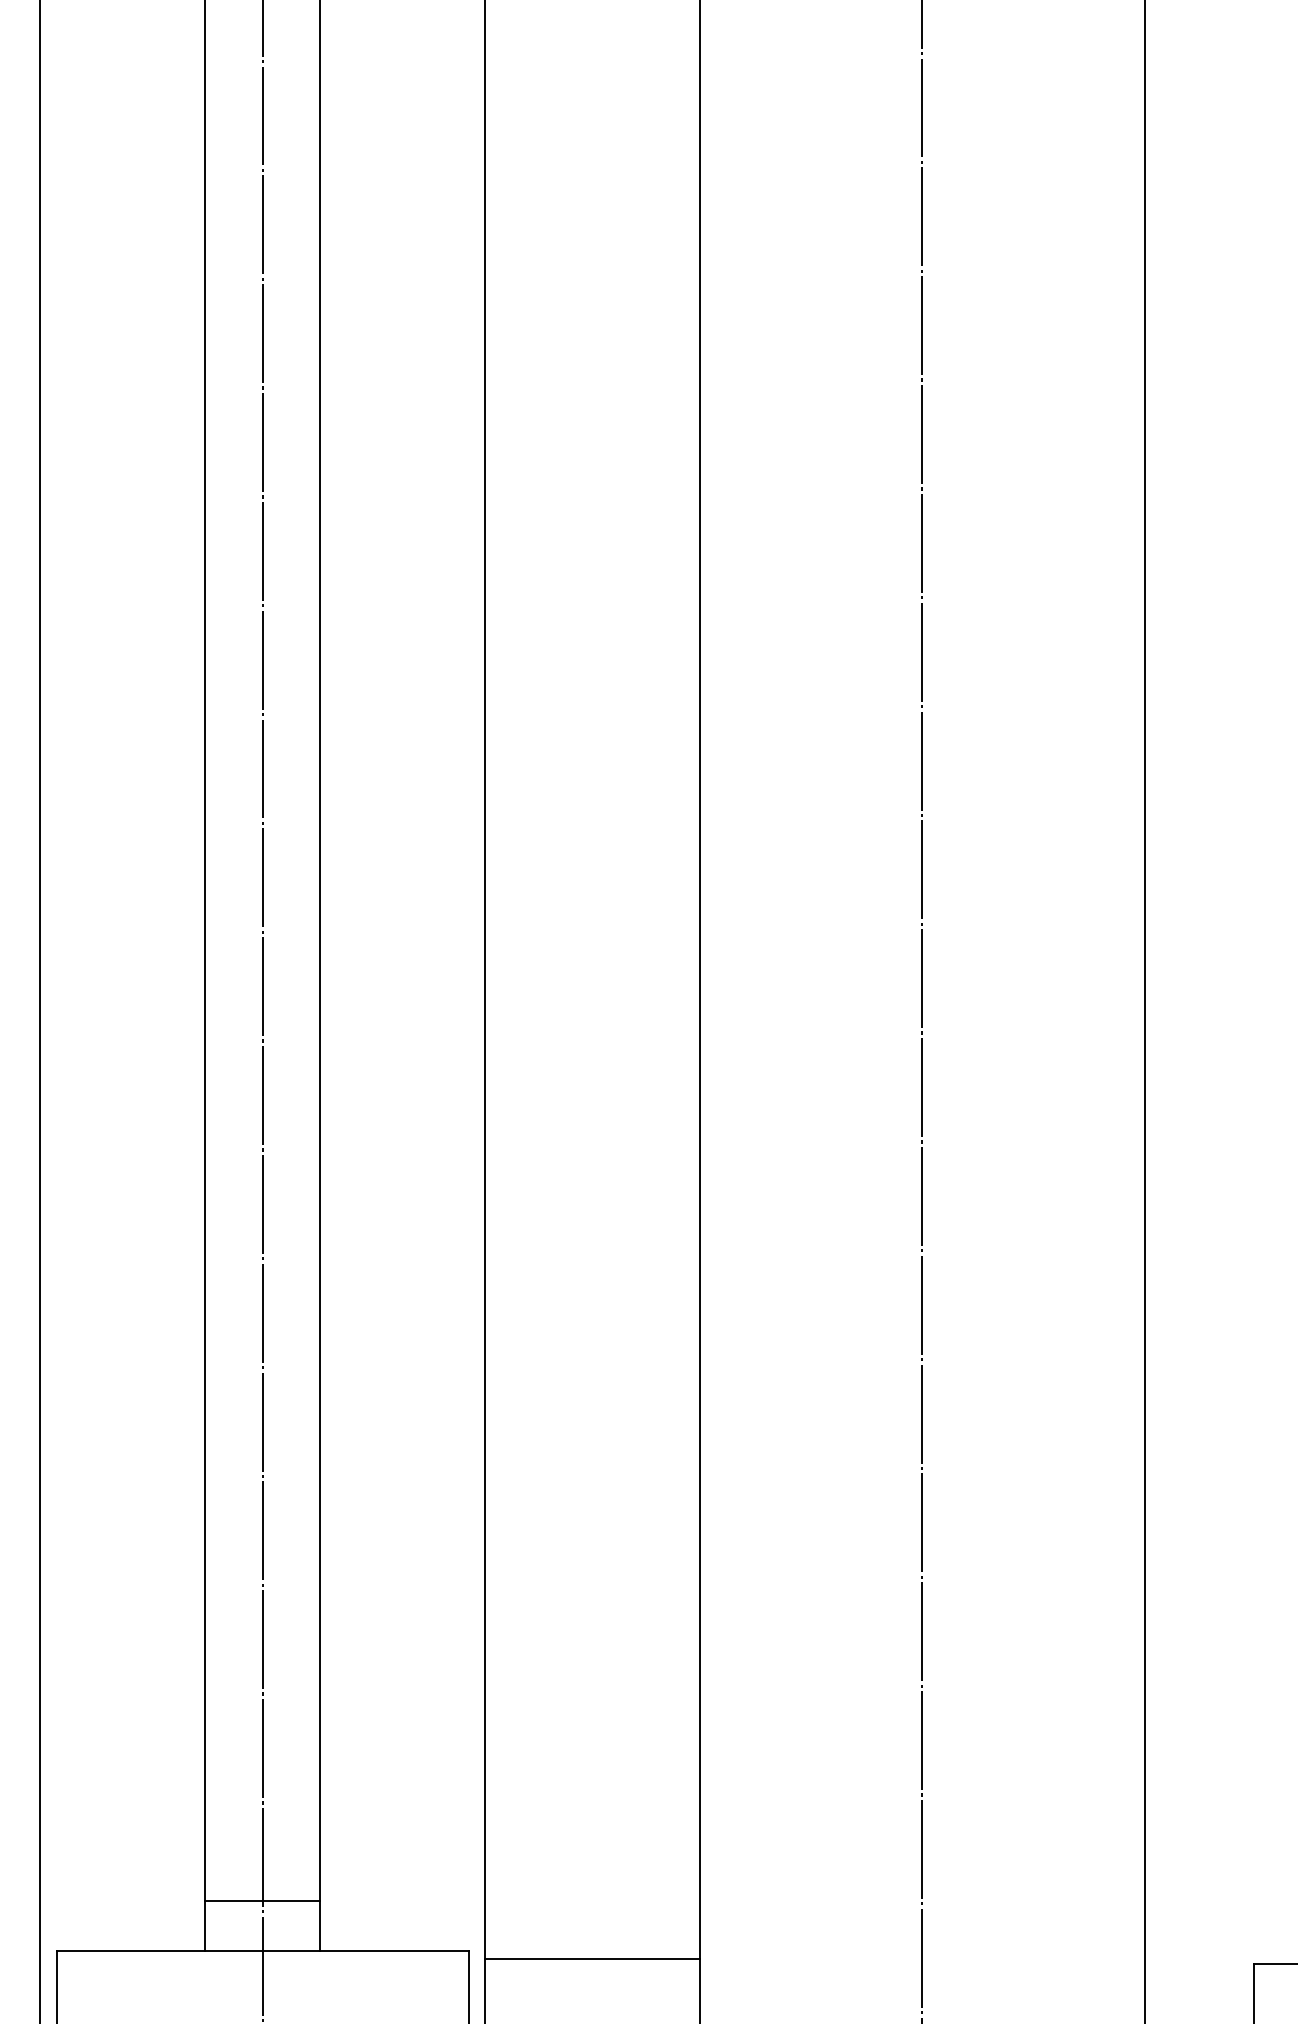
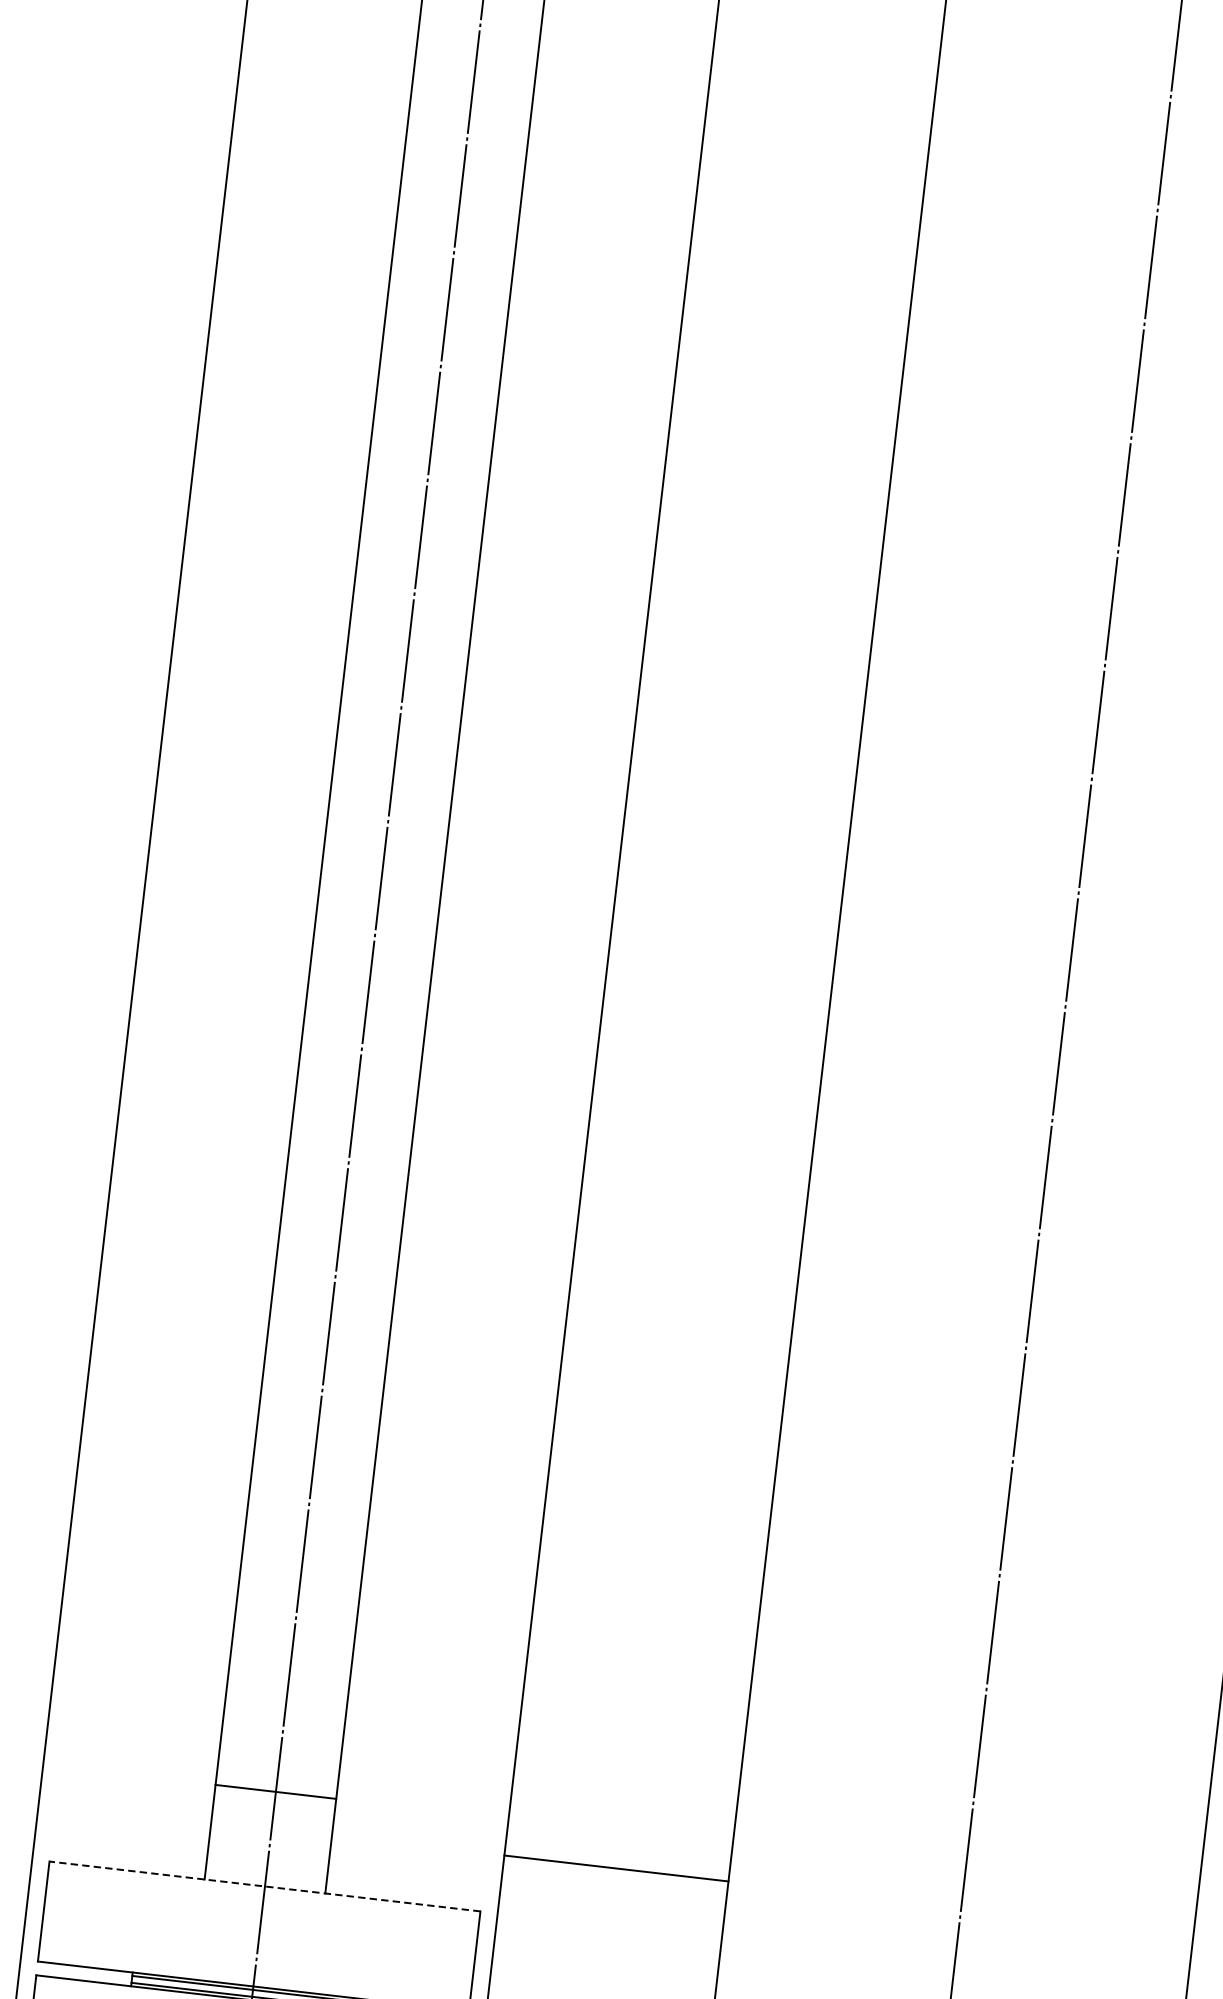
line: (262, 1901) -> (275, 1791), moved
line: (262, 1950) -> (264, 1886), solid -> dashed
line: (592, 1958) -> (616, 1868), moved

